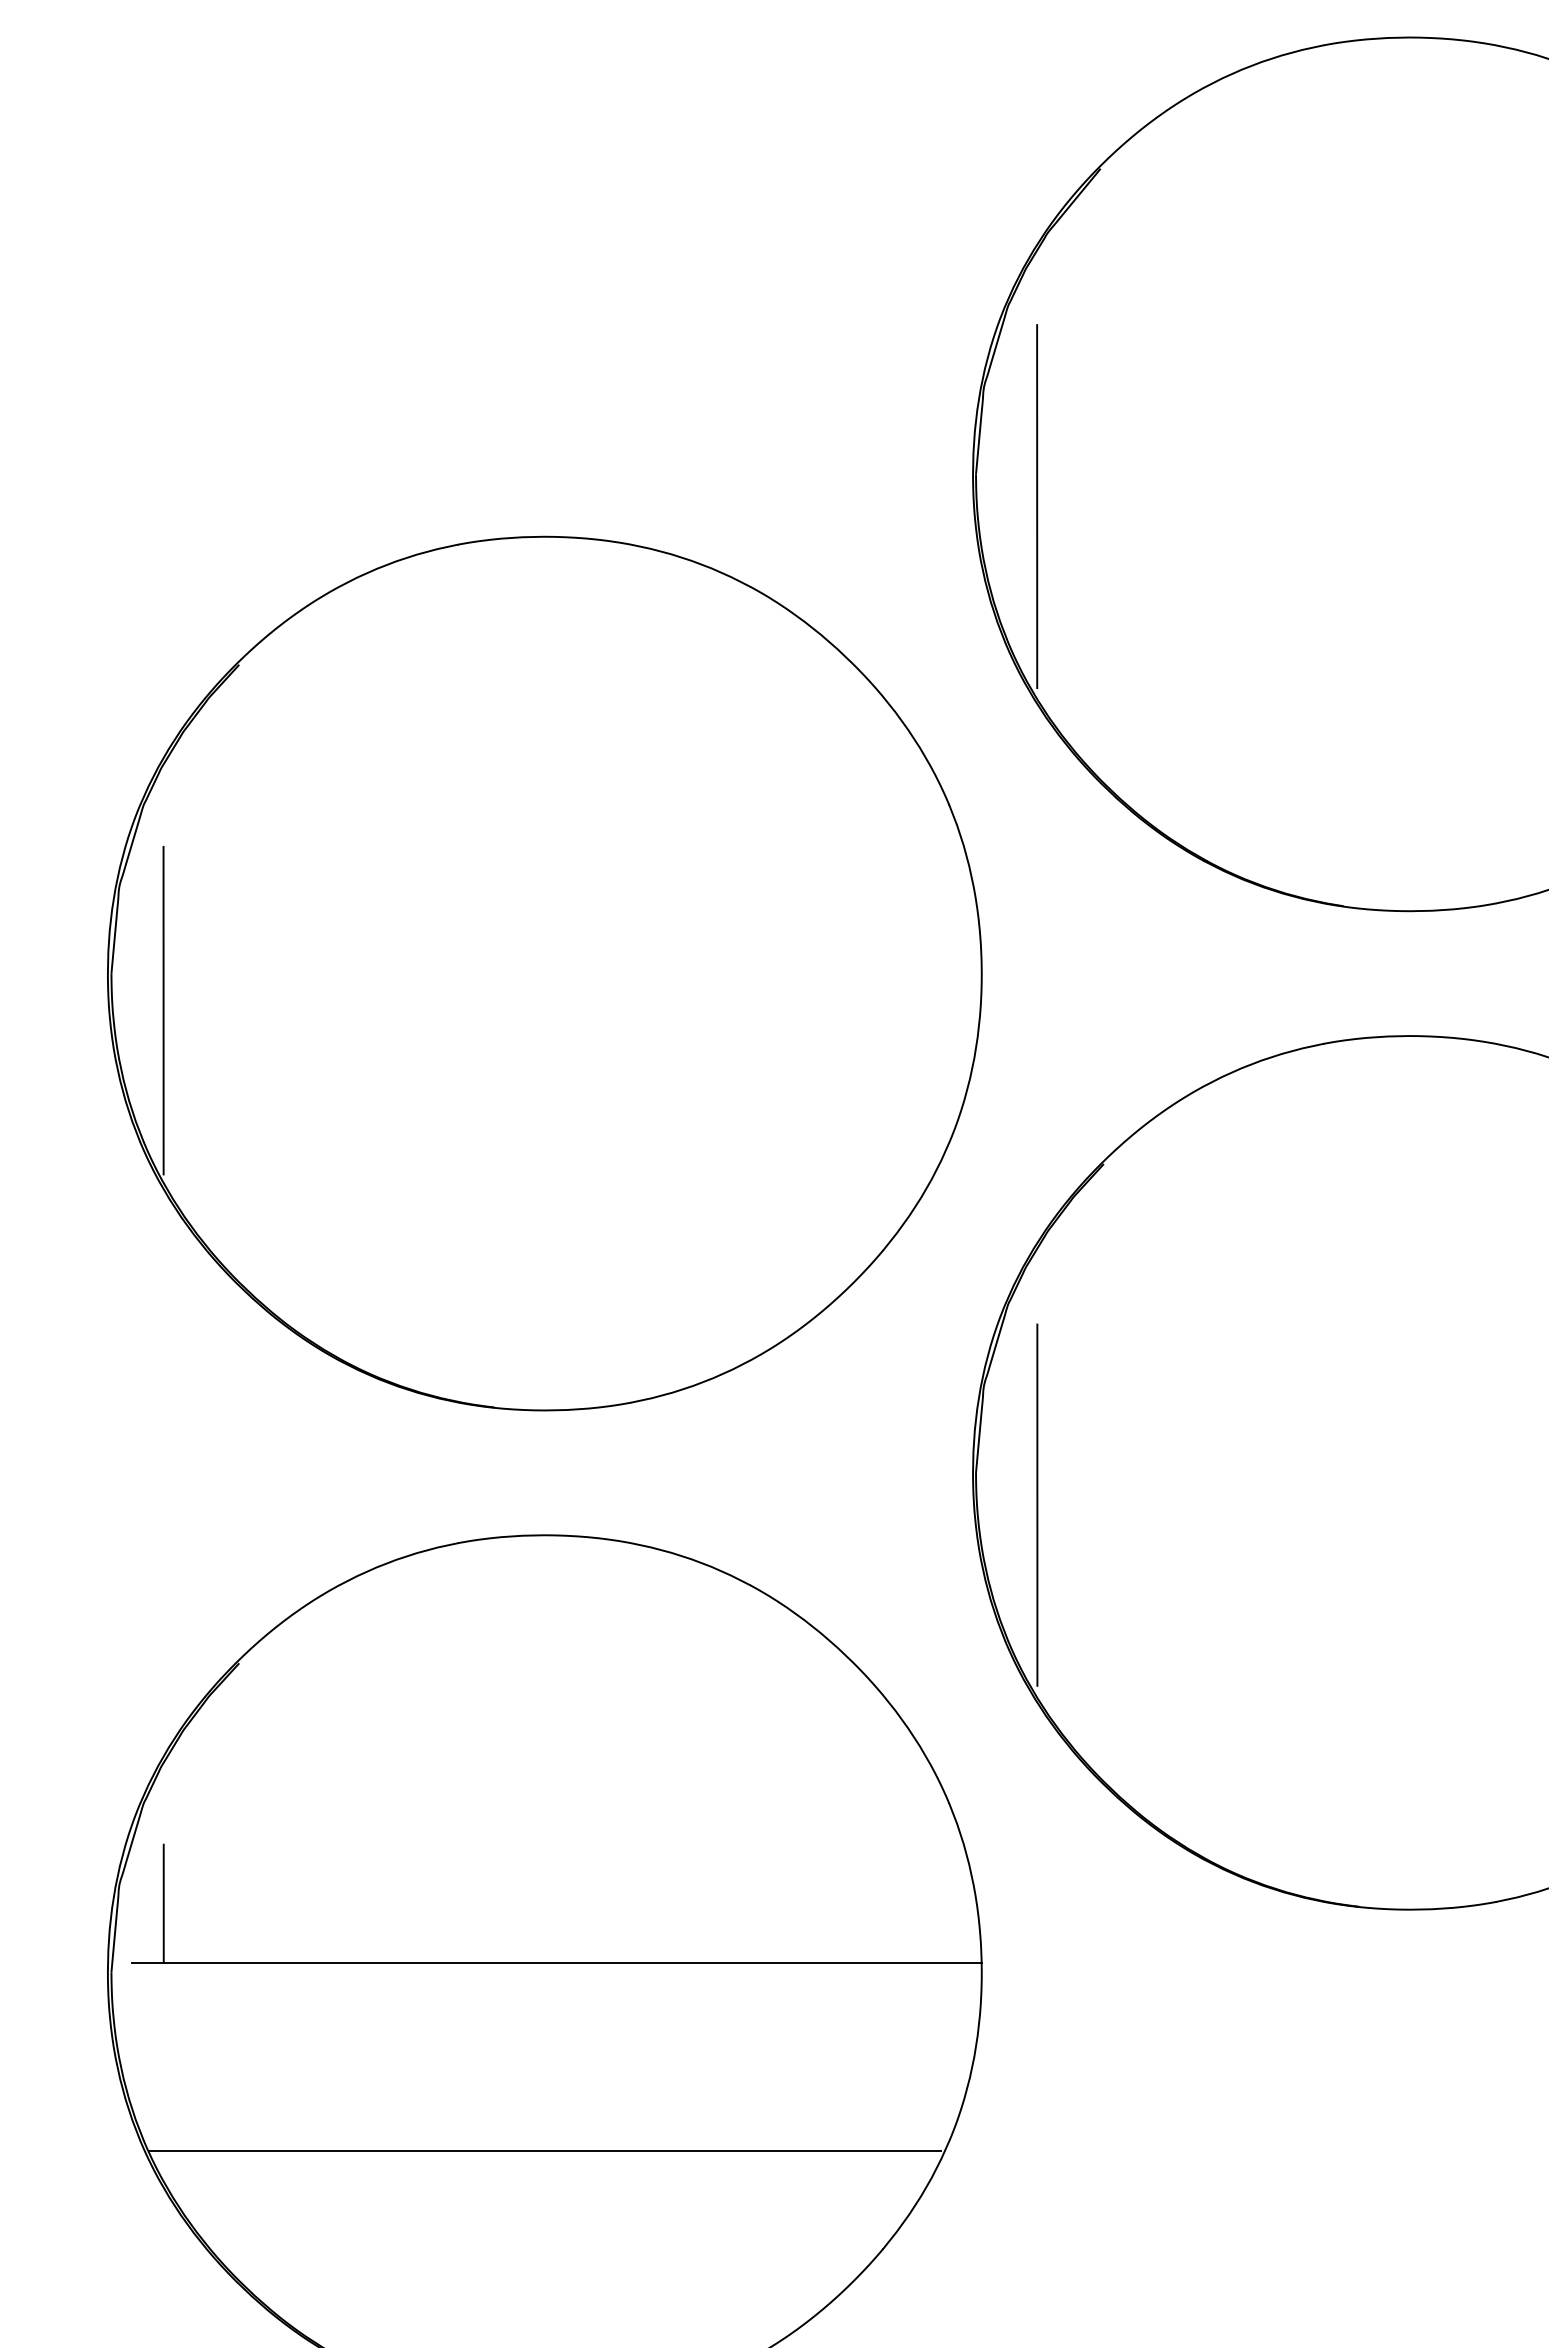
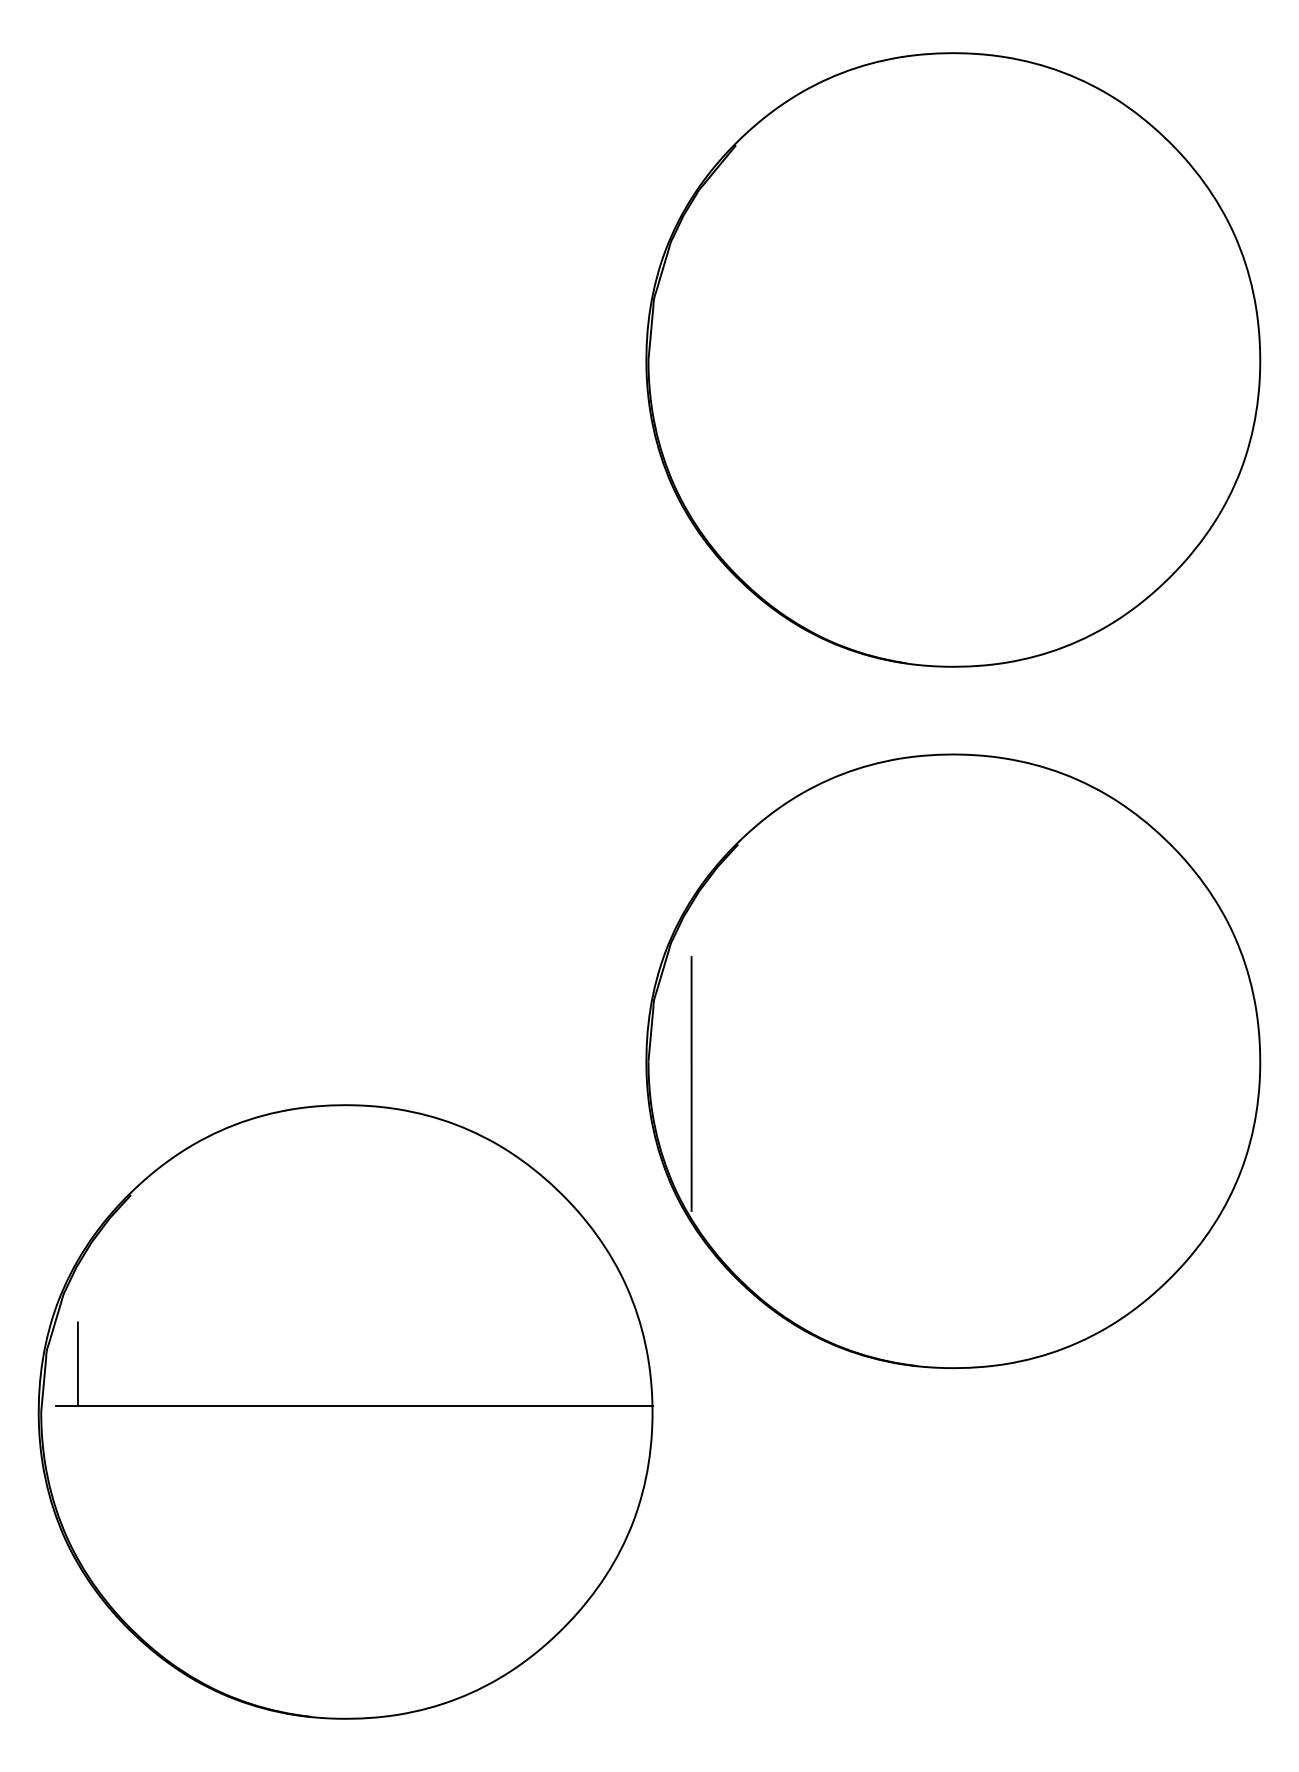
line: (1037, 506) -> (691, 382), removed
part: (544, 973) -> (345, 710), removed
line: (544, 2150) -> (345, 1537), removed

